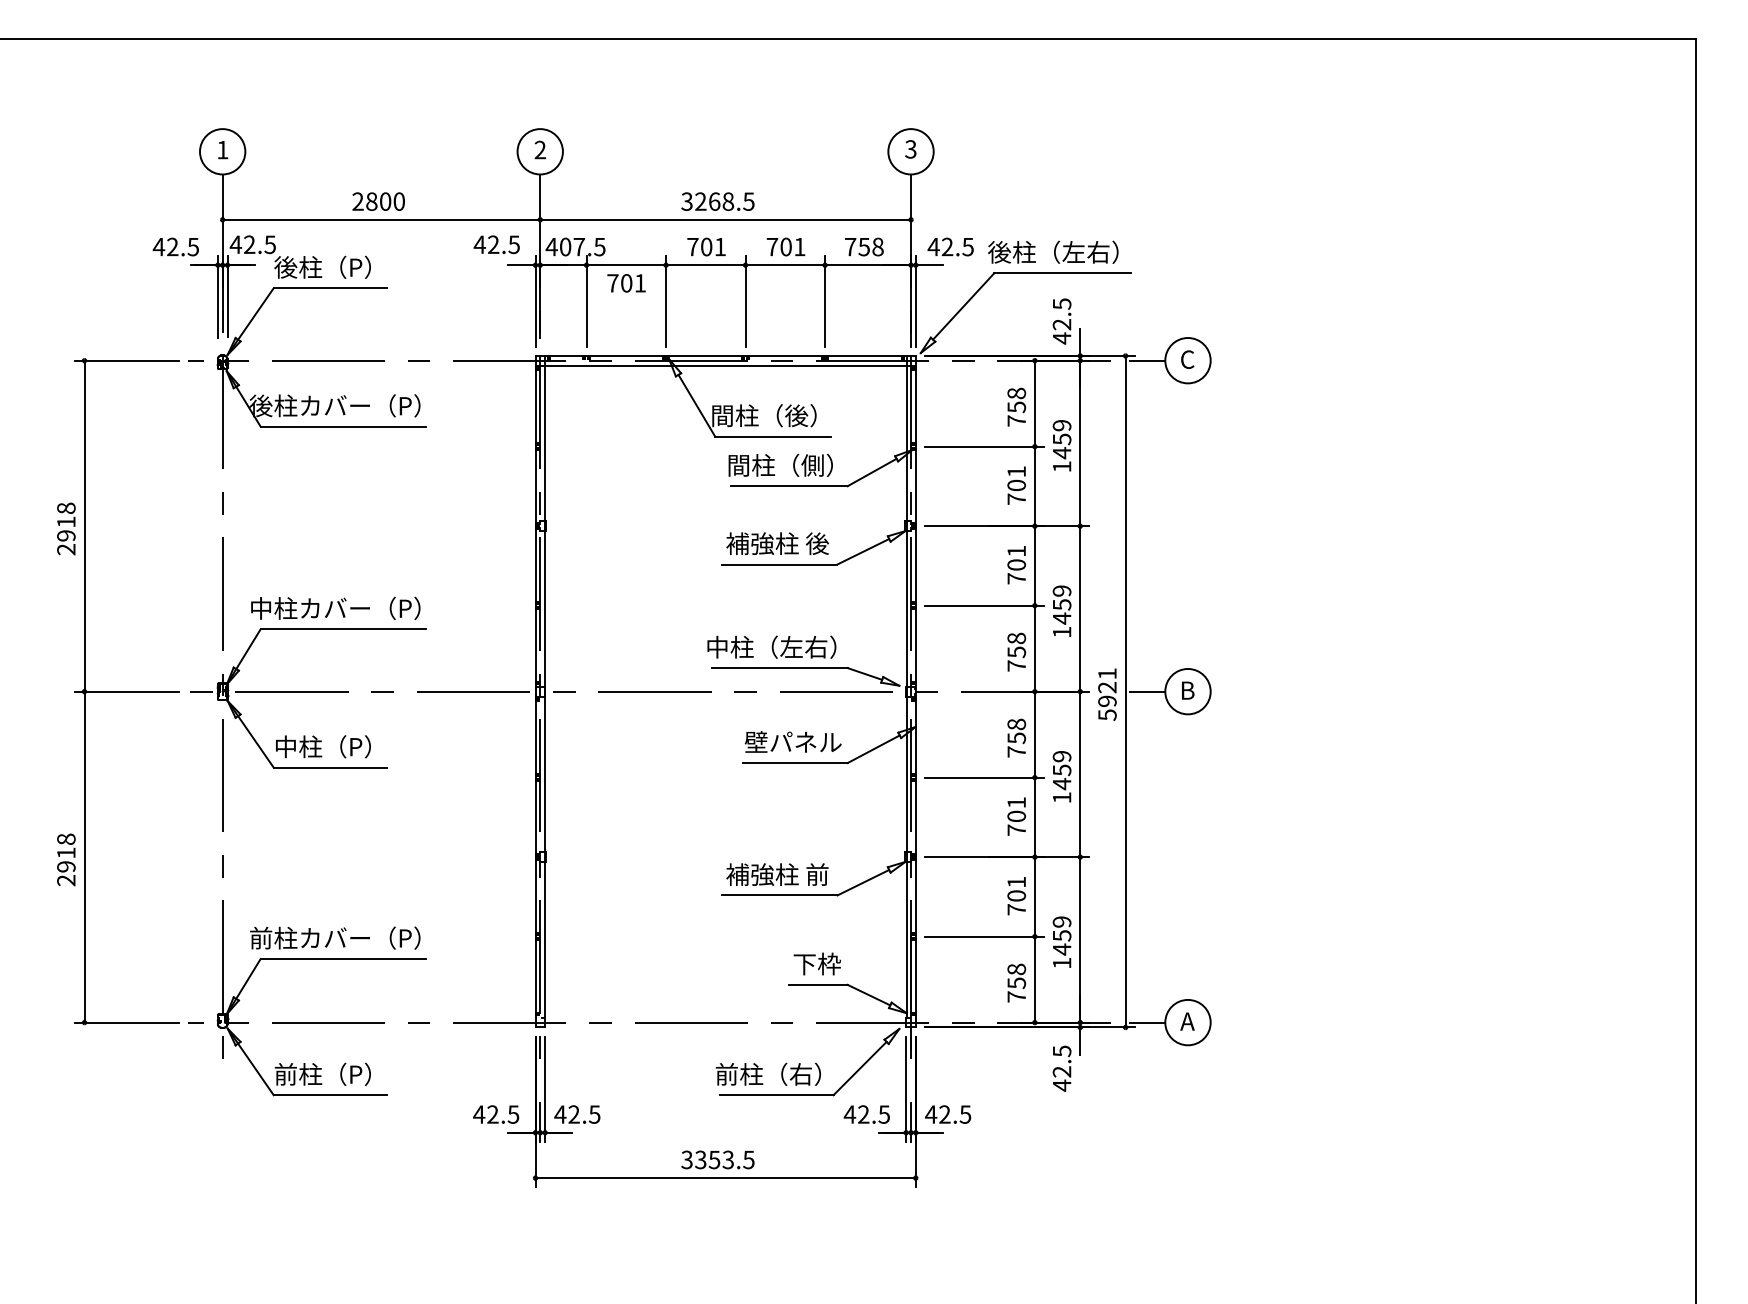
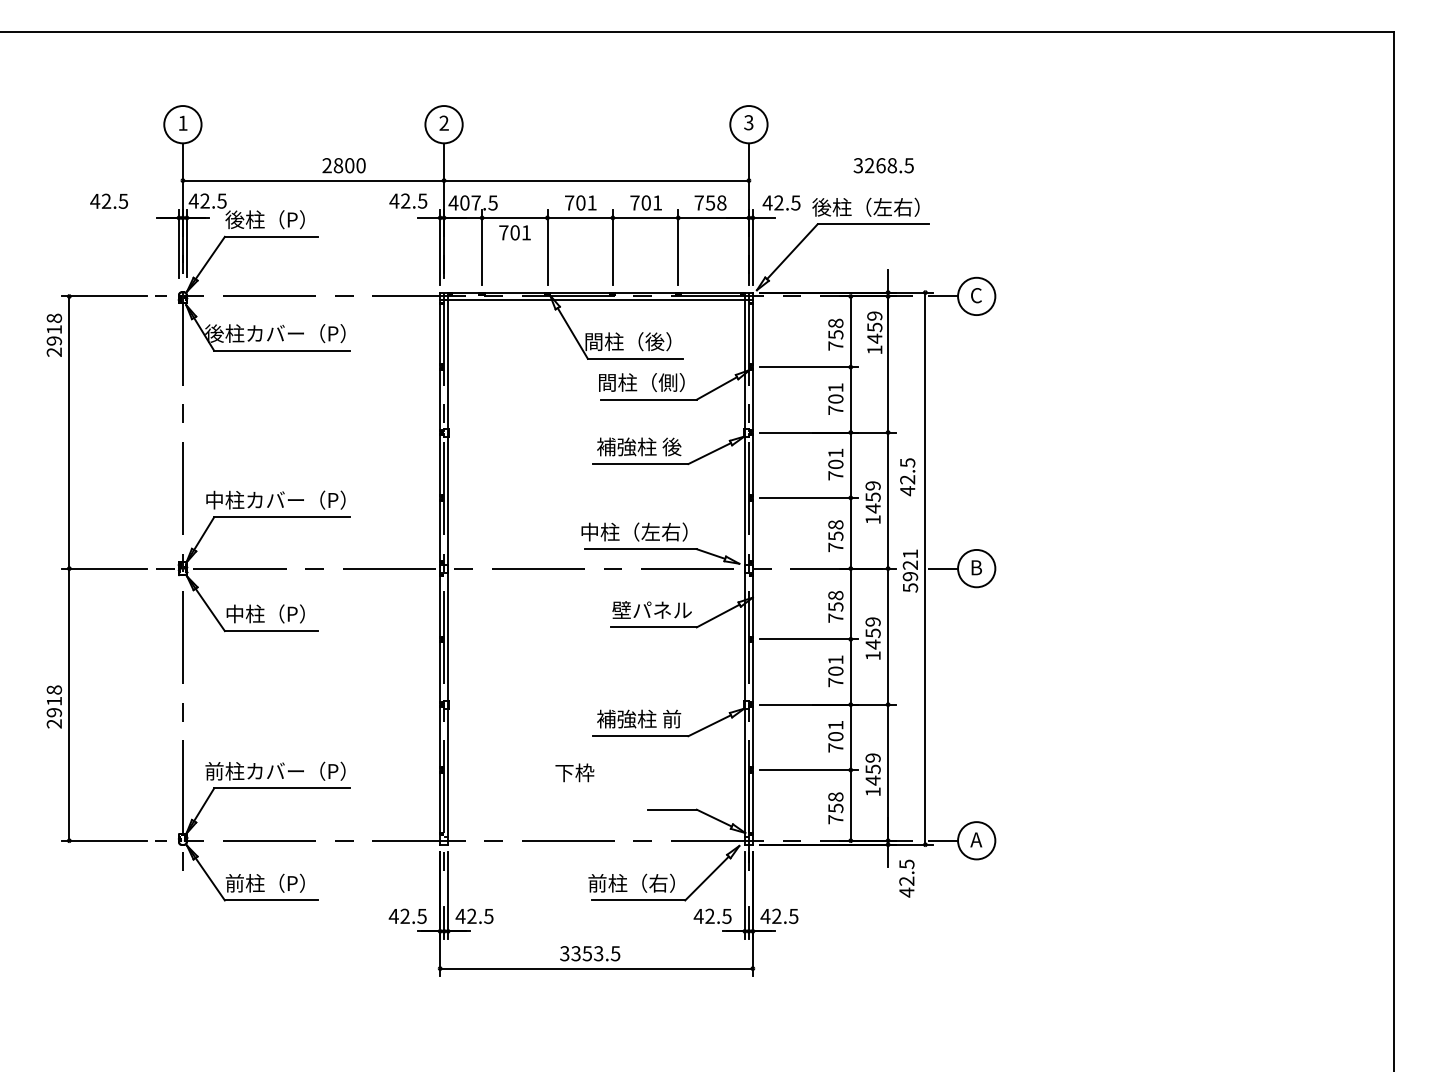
text: (378, 201) -> (343, 165), moved
text: (717, 201) -> (883, 165), moved
text: (175, 246) -> (108, 200), moved
text: (1061, 321) -> (907, 477), moved
text: (1061, 445) -> (874, 332), moved
text: (66, 528) -> (54, 334), moved
text: (816, 963) -> (574, 772), moved
text: (1061, 1068) -> (906, 878), moved

